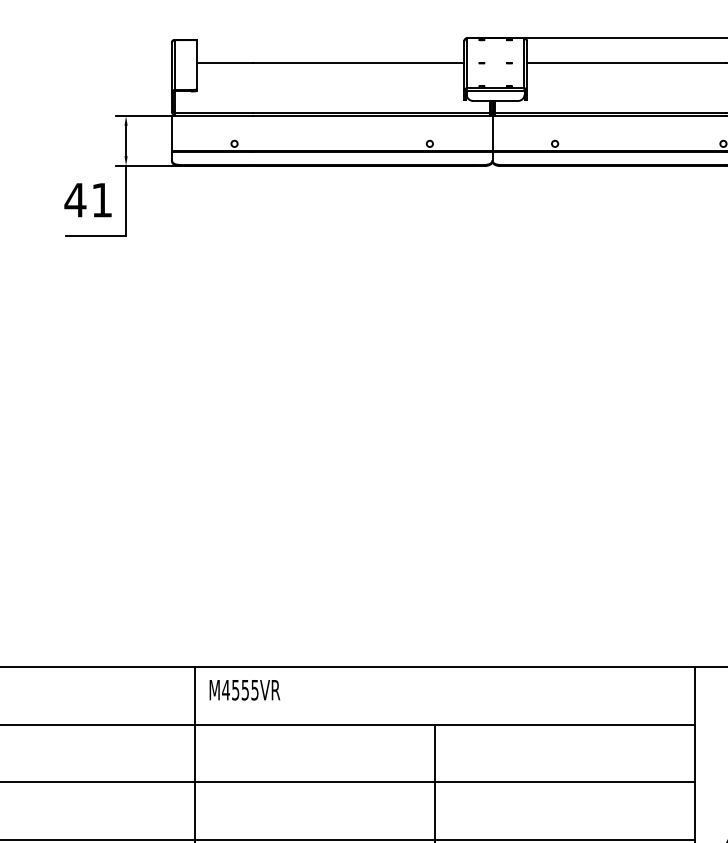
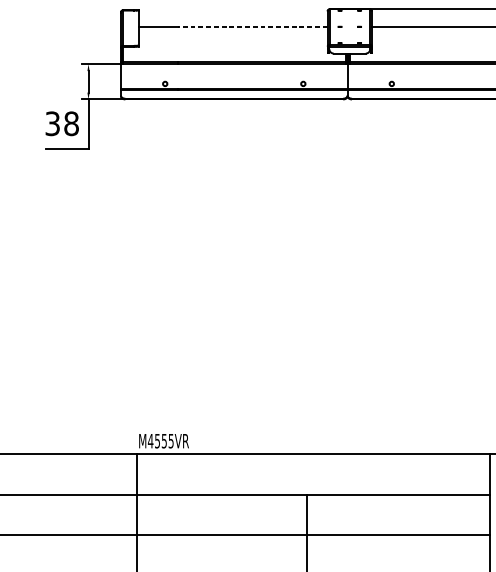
line: (358, 63) -> (252, 27), solid -> dashed
text: (88, 199) -> (61, 123), 41 -> 38
text: (244, 690) -> (163, 441), moved

